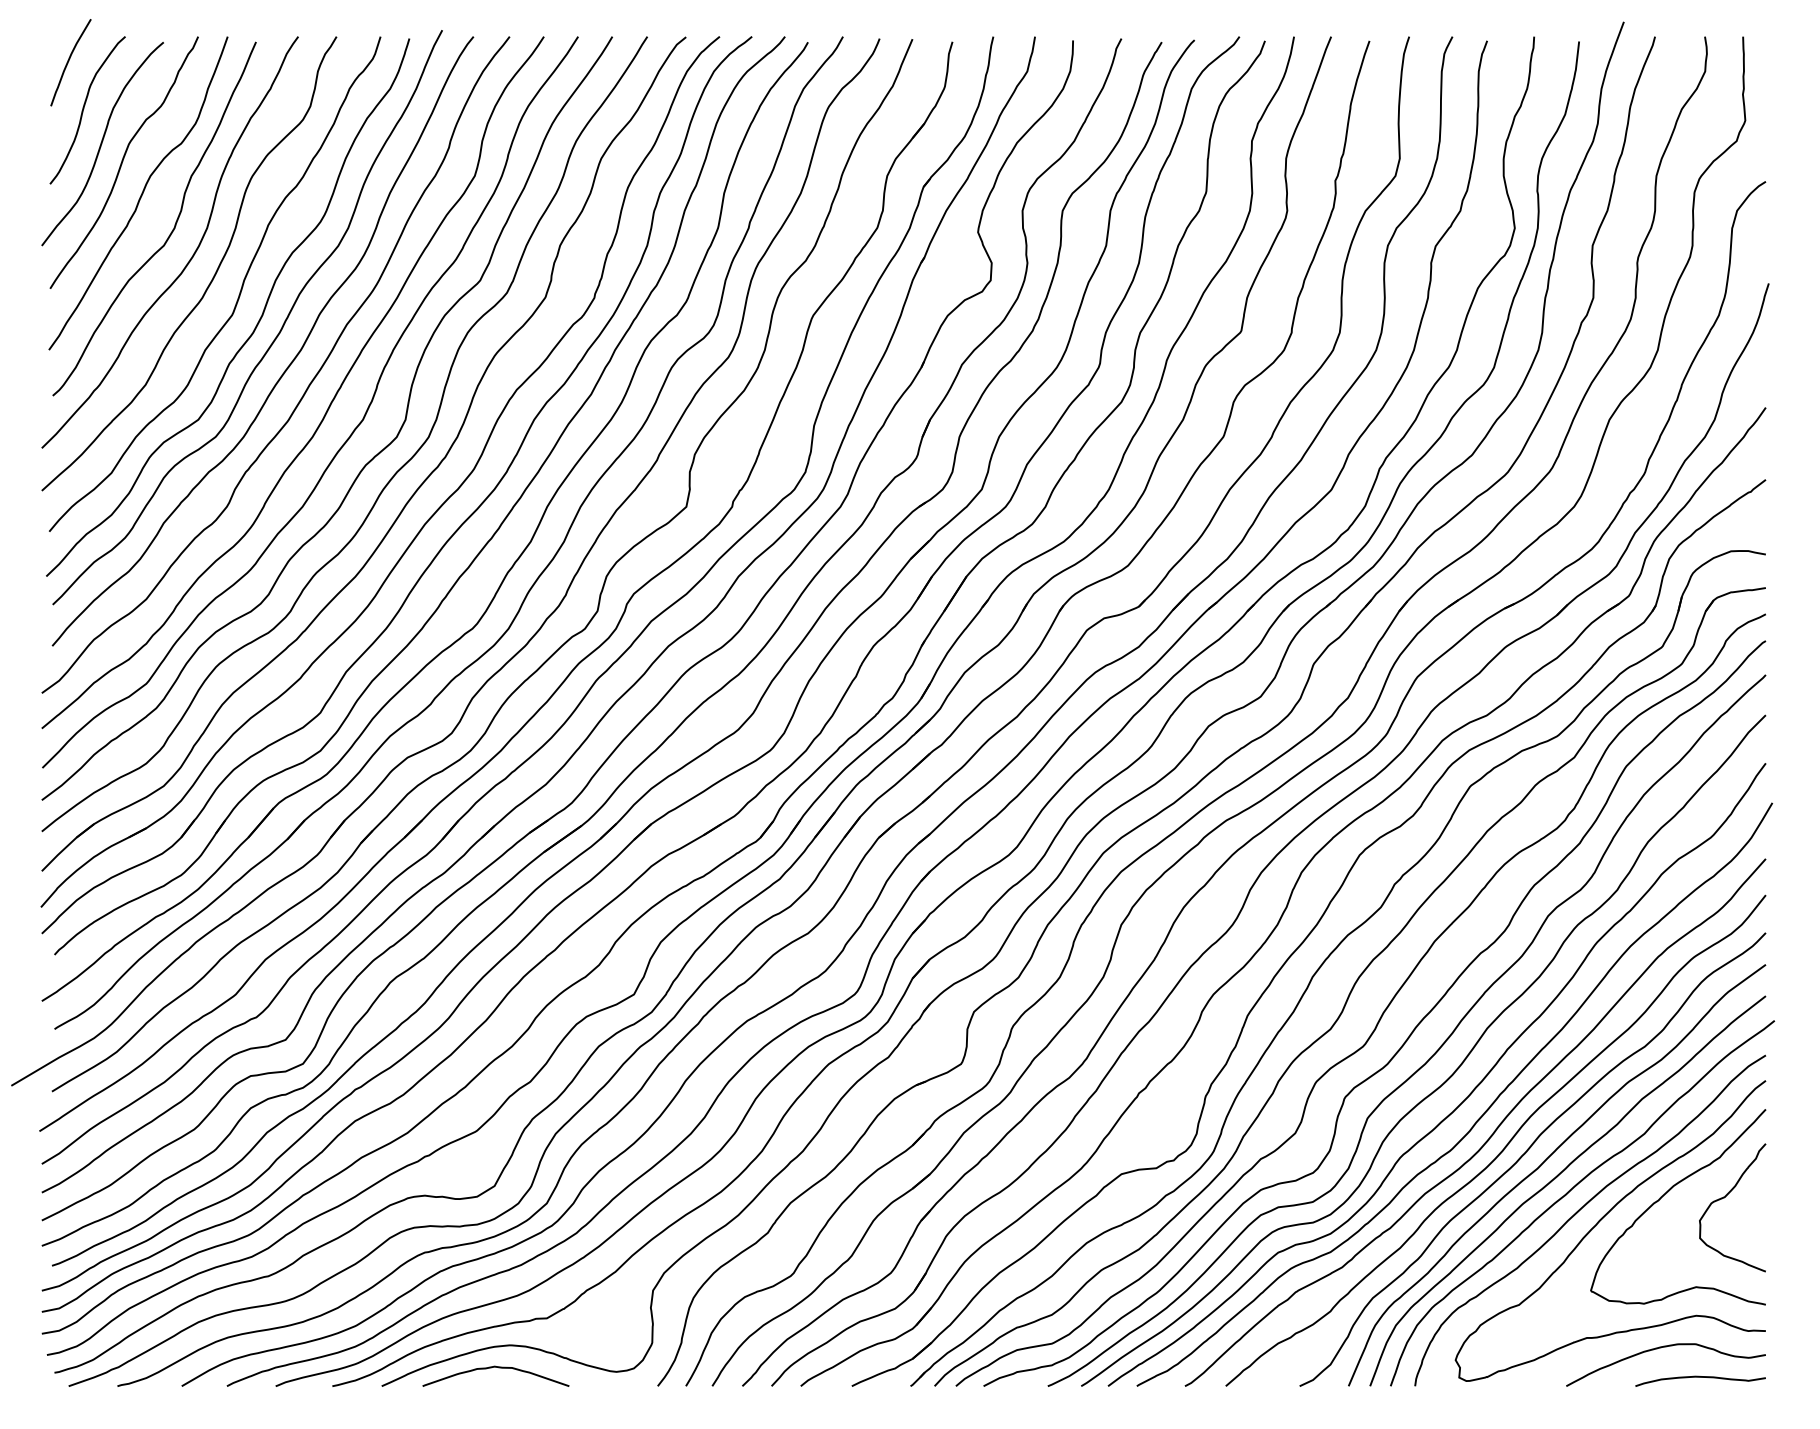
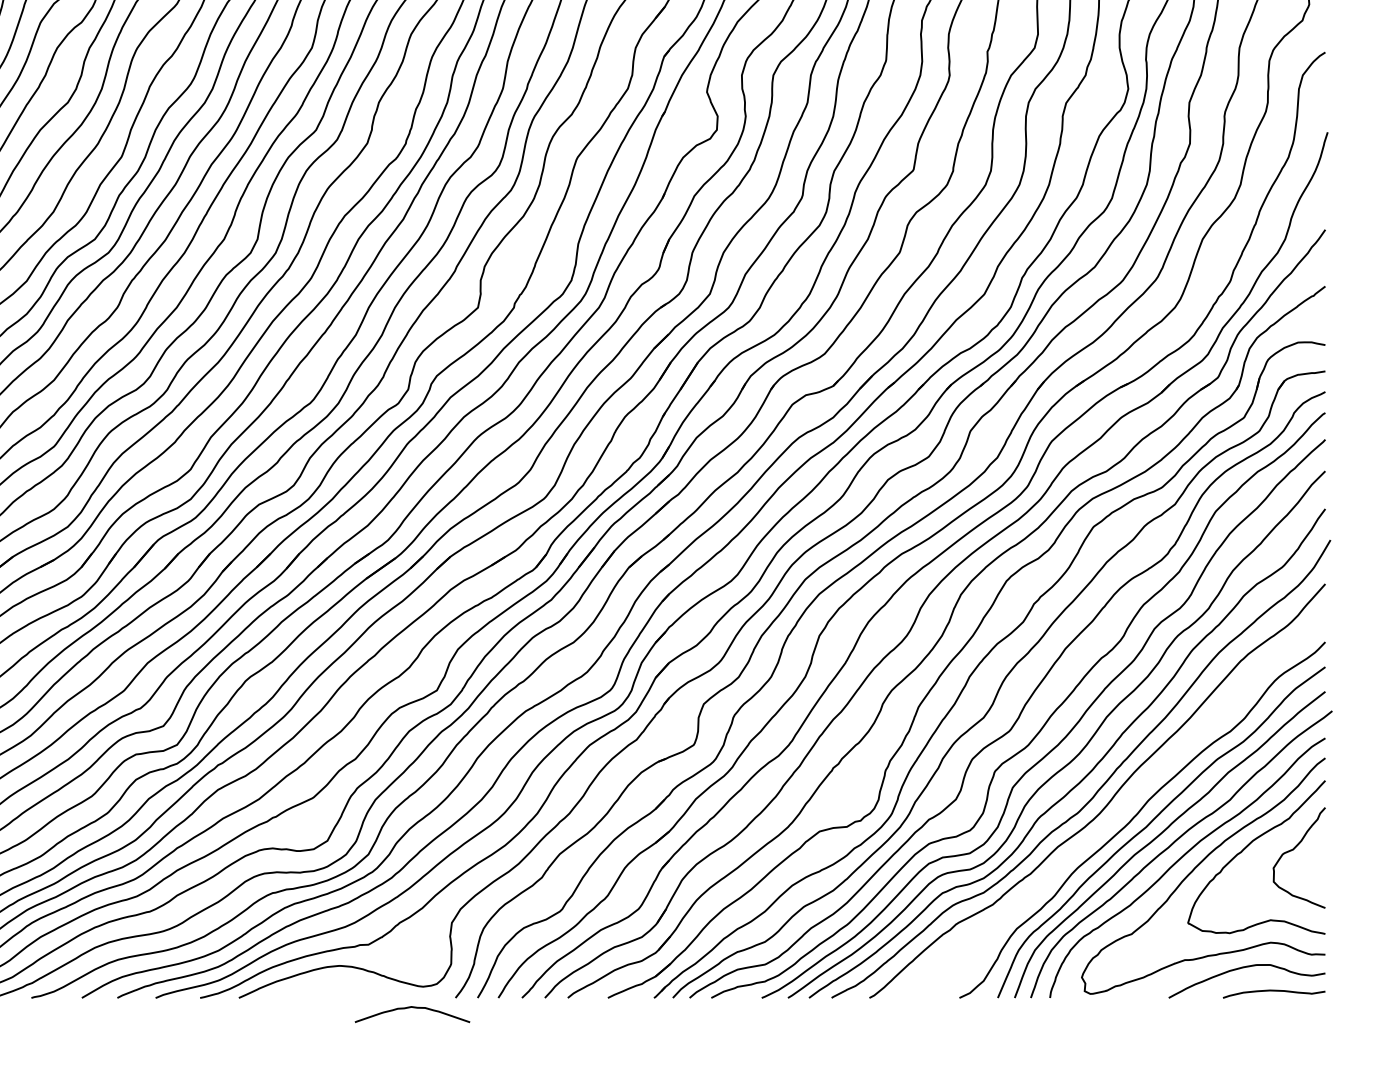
curve: (1504, 1146) -> (1120, 809), removed
curve: (498, 1368) -> (414, 1008), moved

